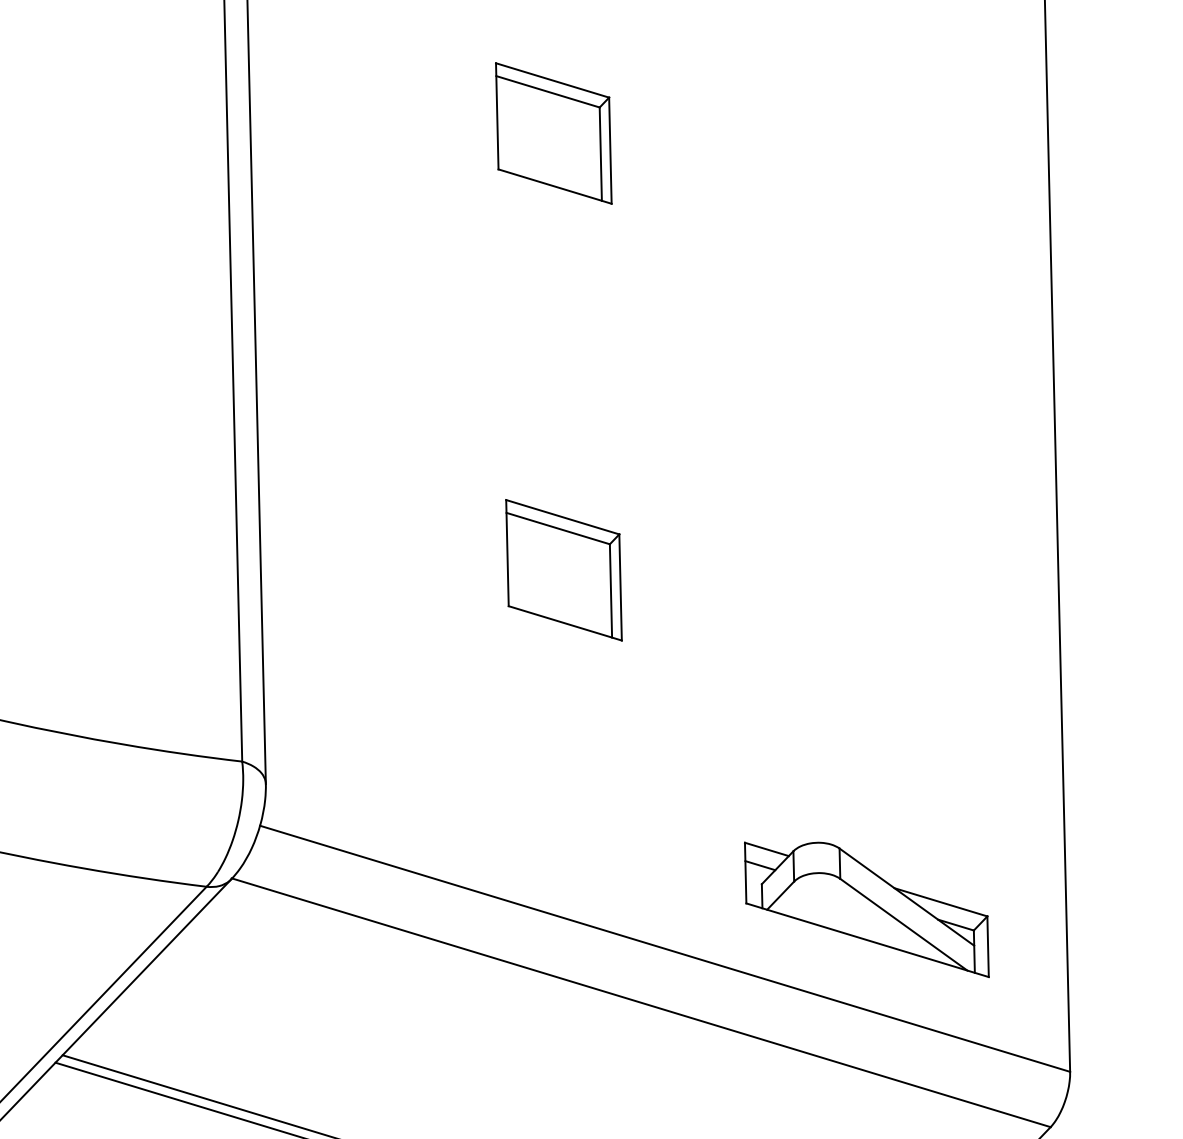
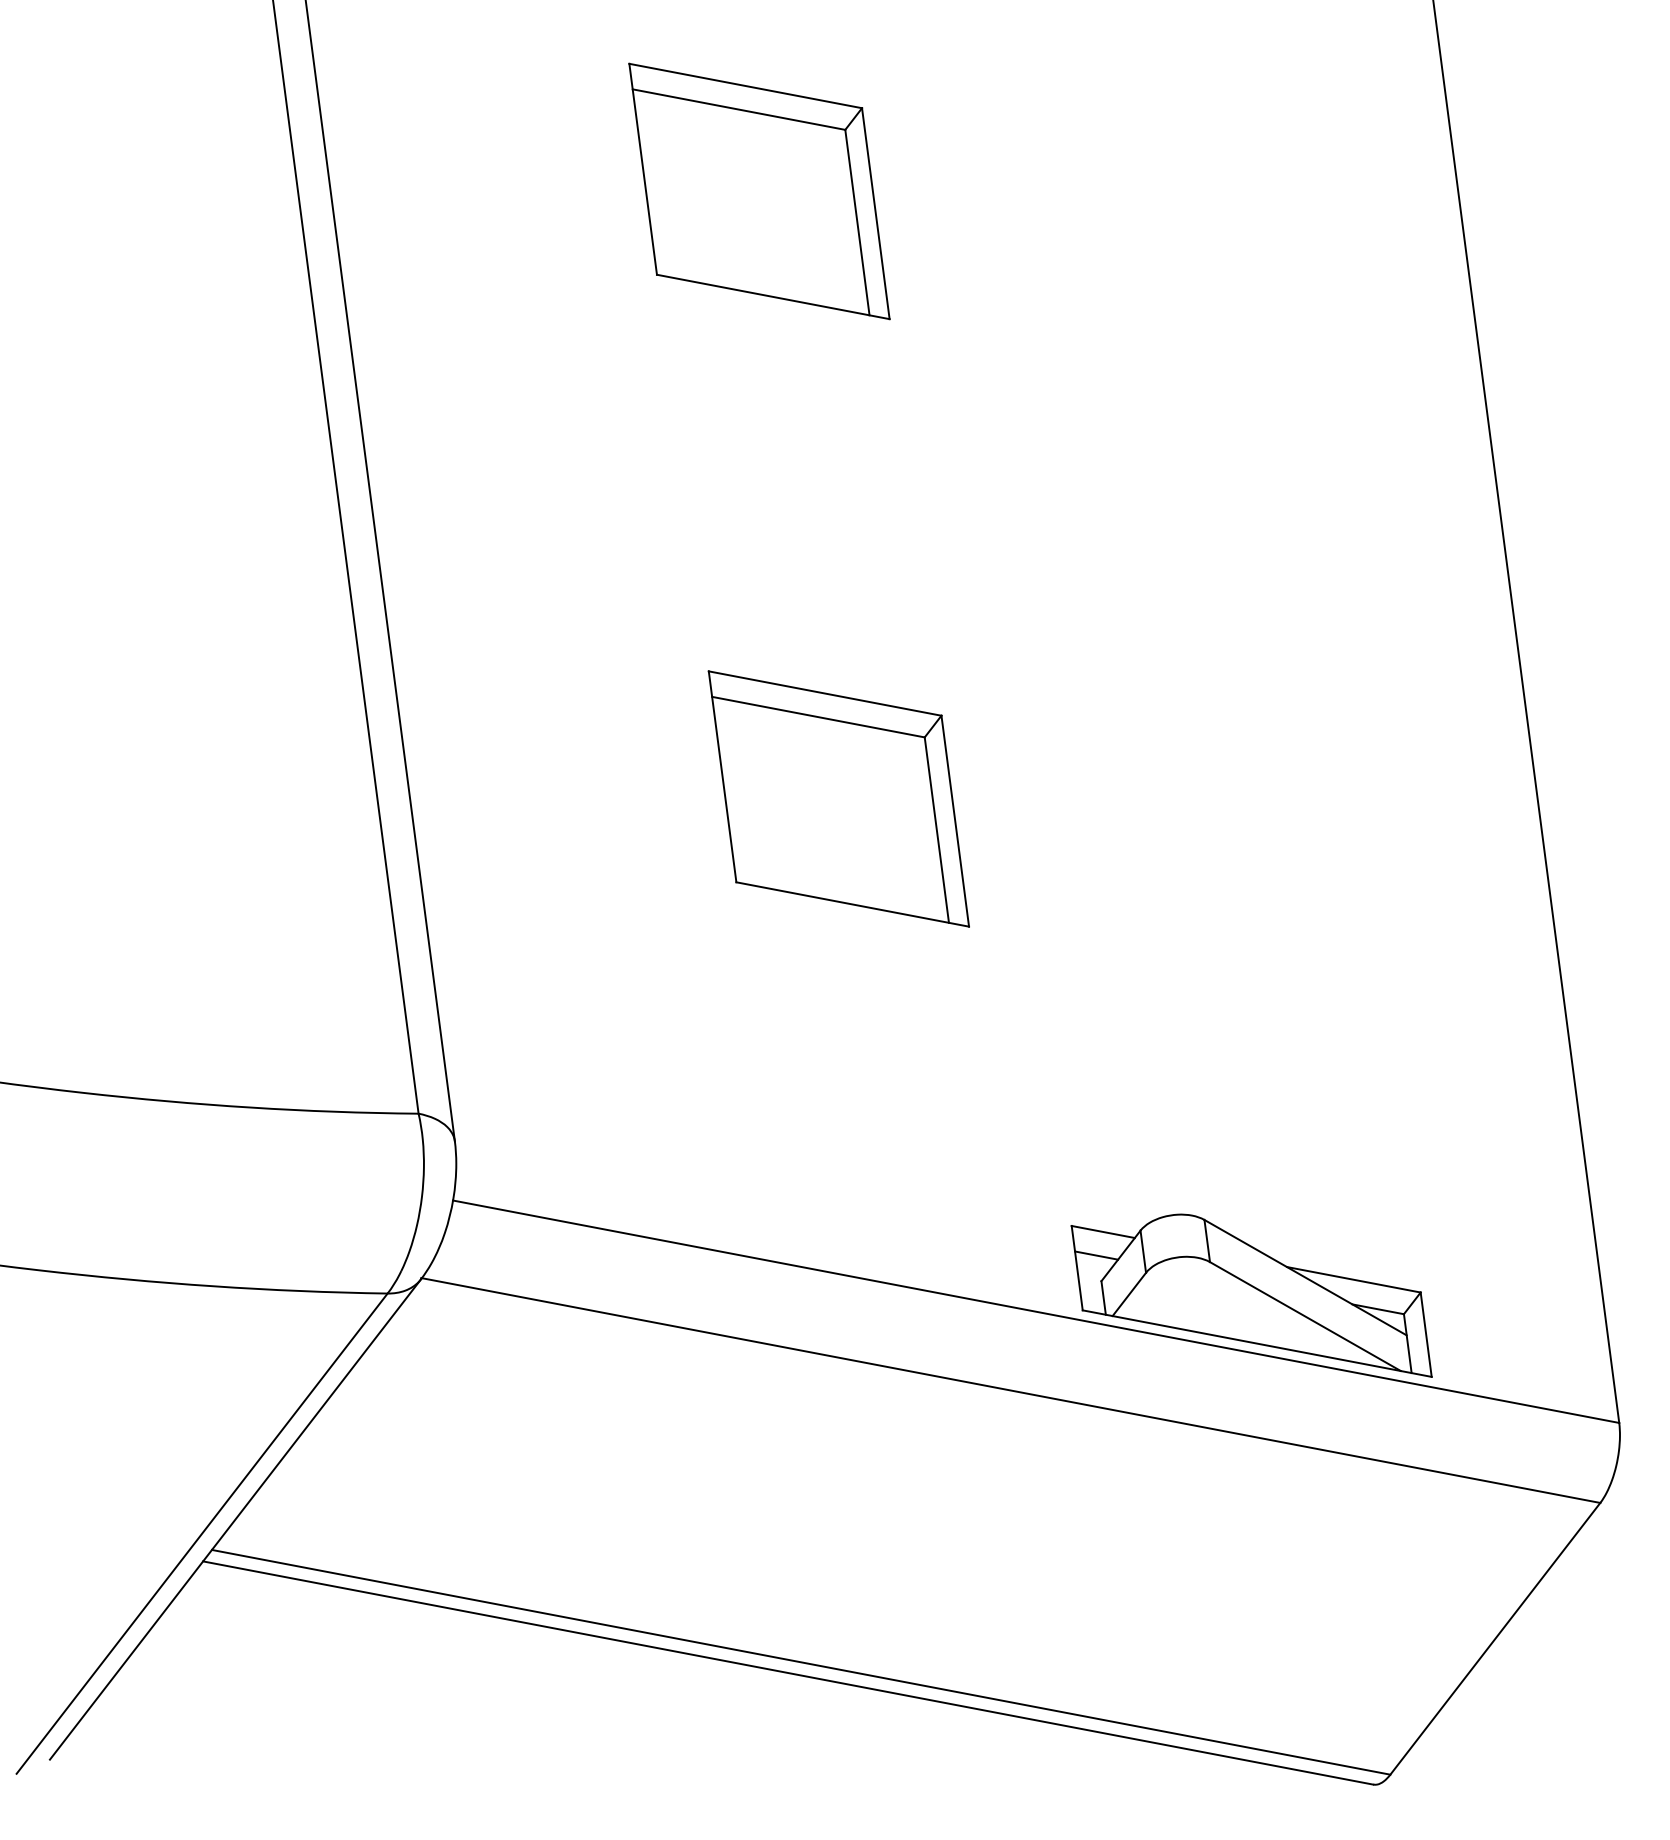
part: (553, 133) -> (759, 191), size x1.43
part: (563, 569) -> (838, 798), size x1.43
part: (867, 905) -> (1251, 1295), moved

